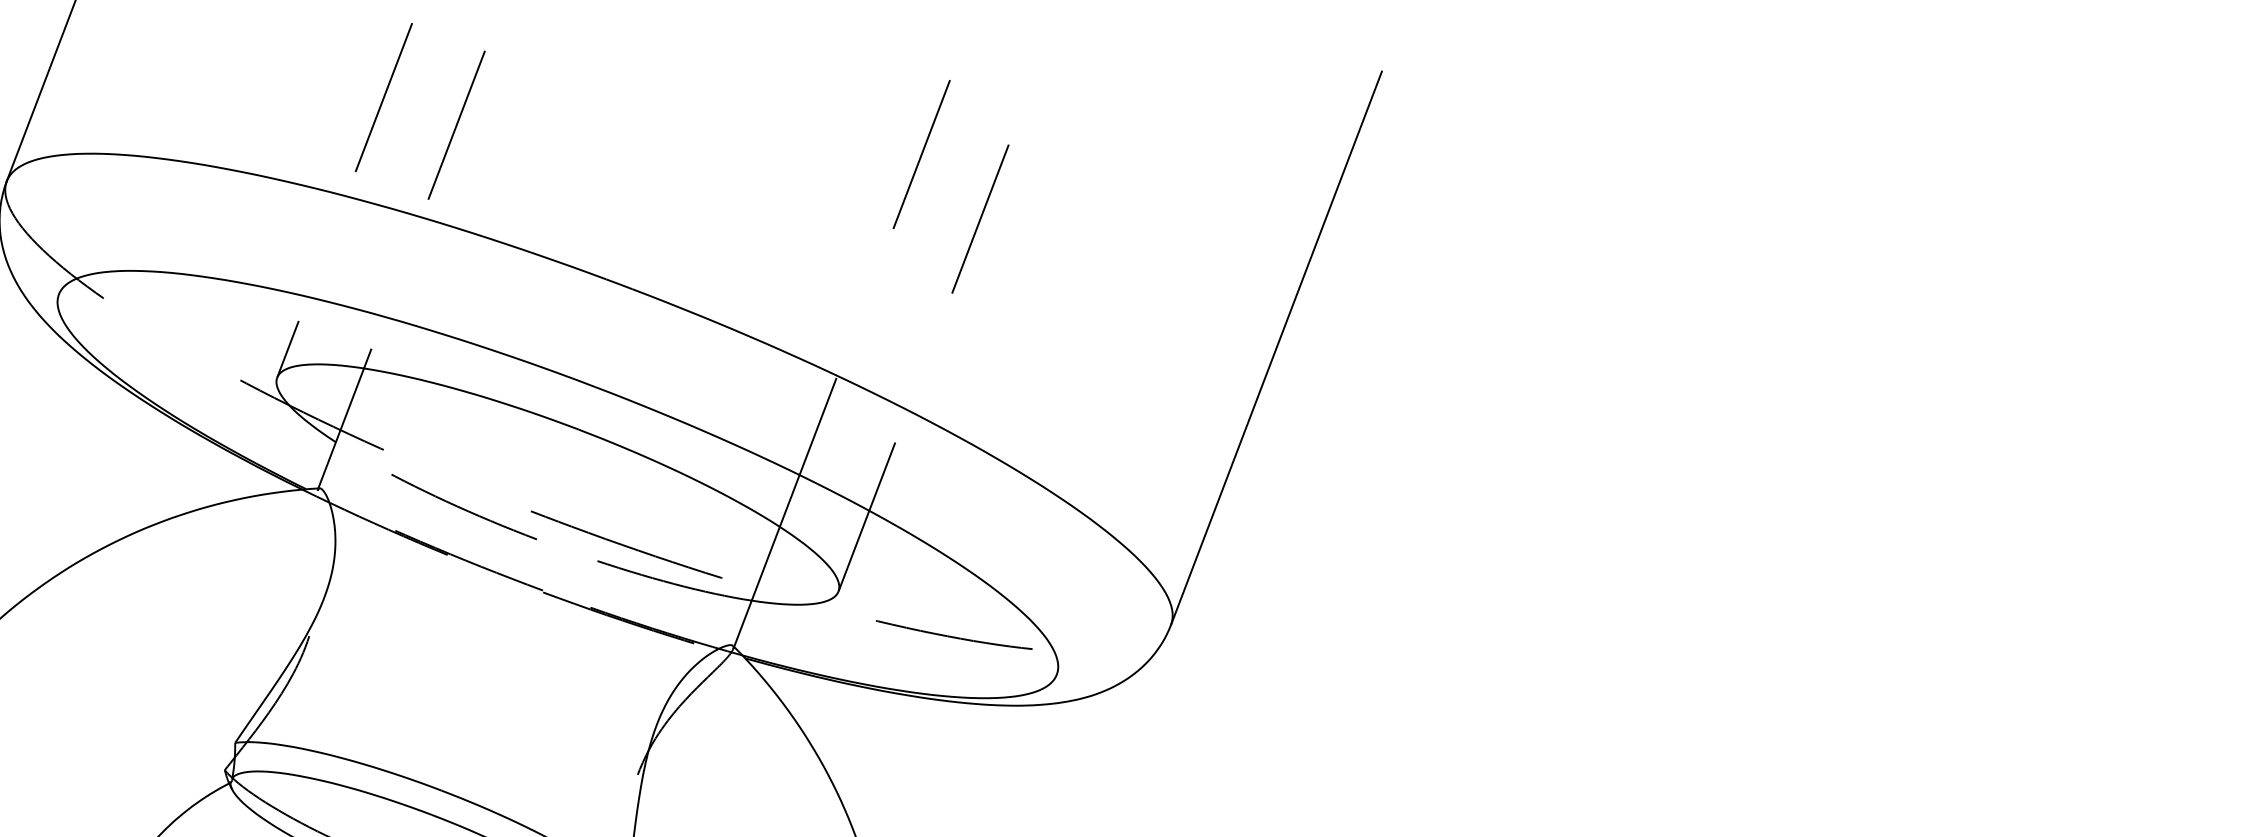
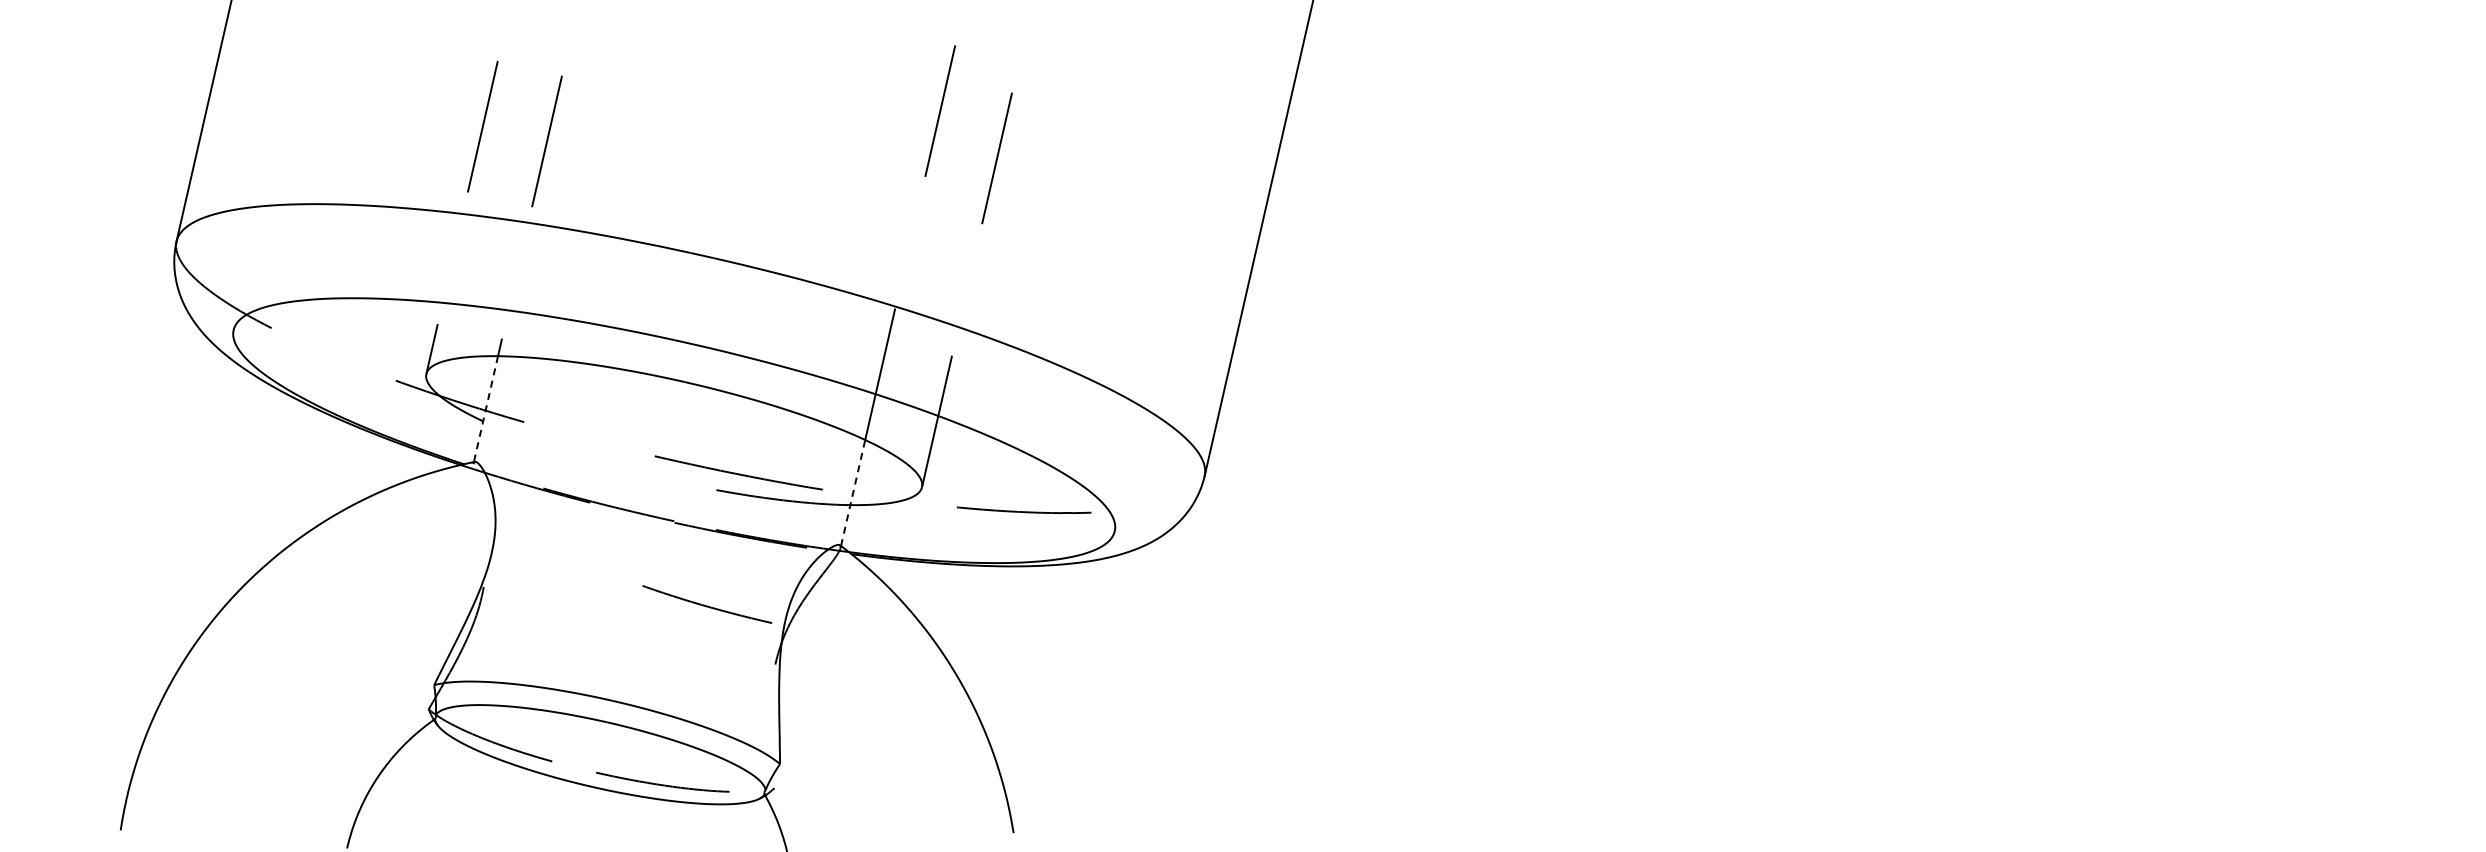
line: (340, 428) -> (485, 409), solid -> dashed
curve: (464, 508) -> (707, 605), moved
line: (757, 586) -> (853, 492), solid -> dashed

